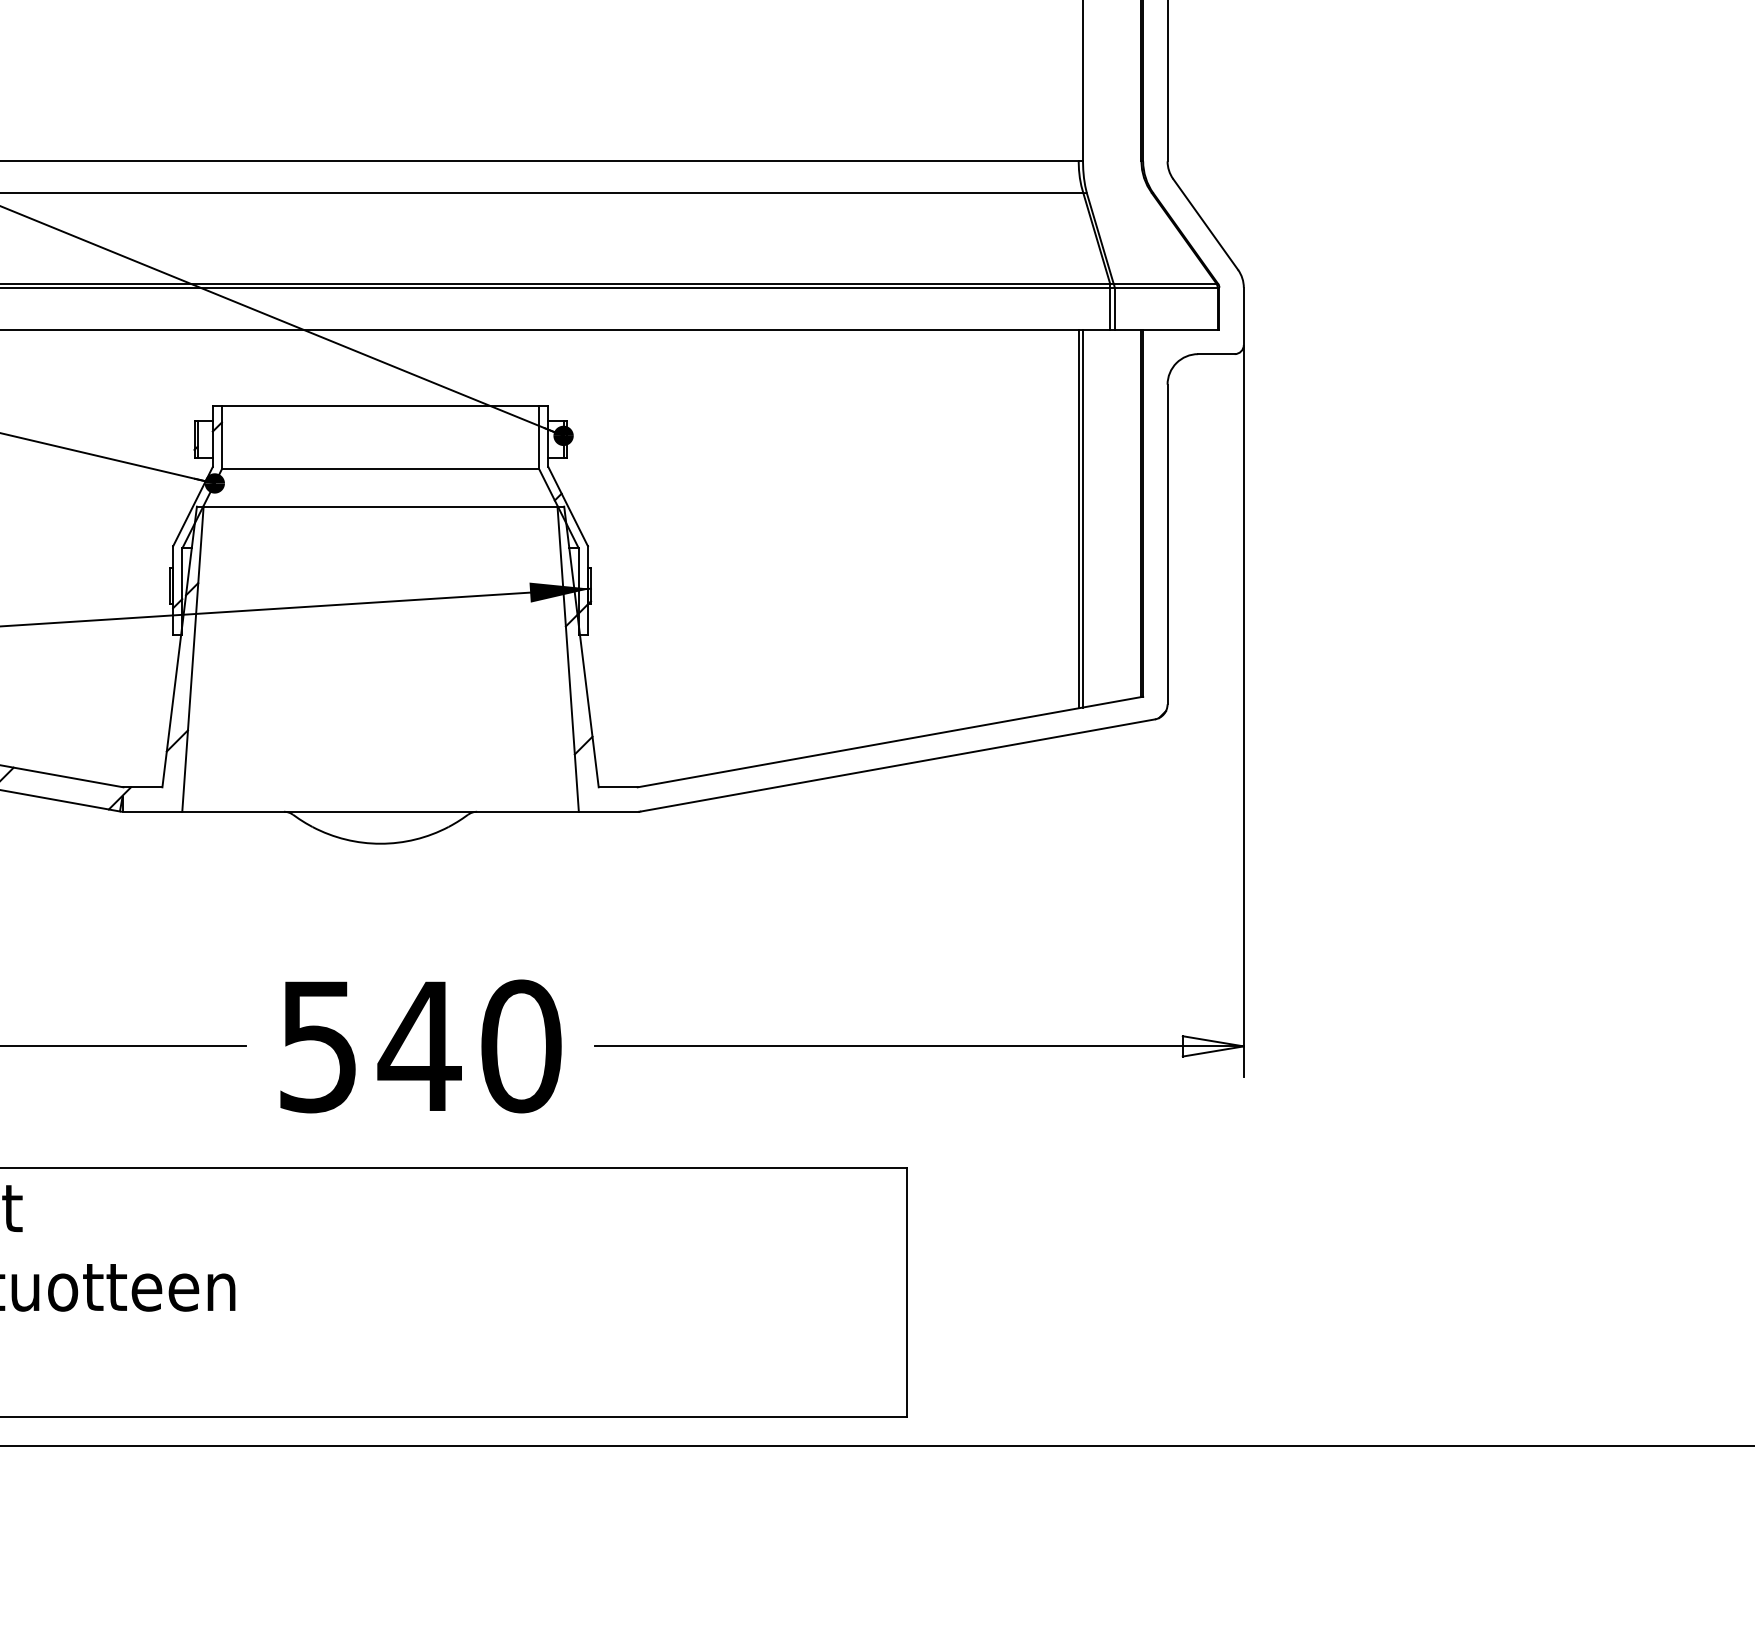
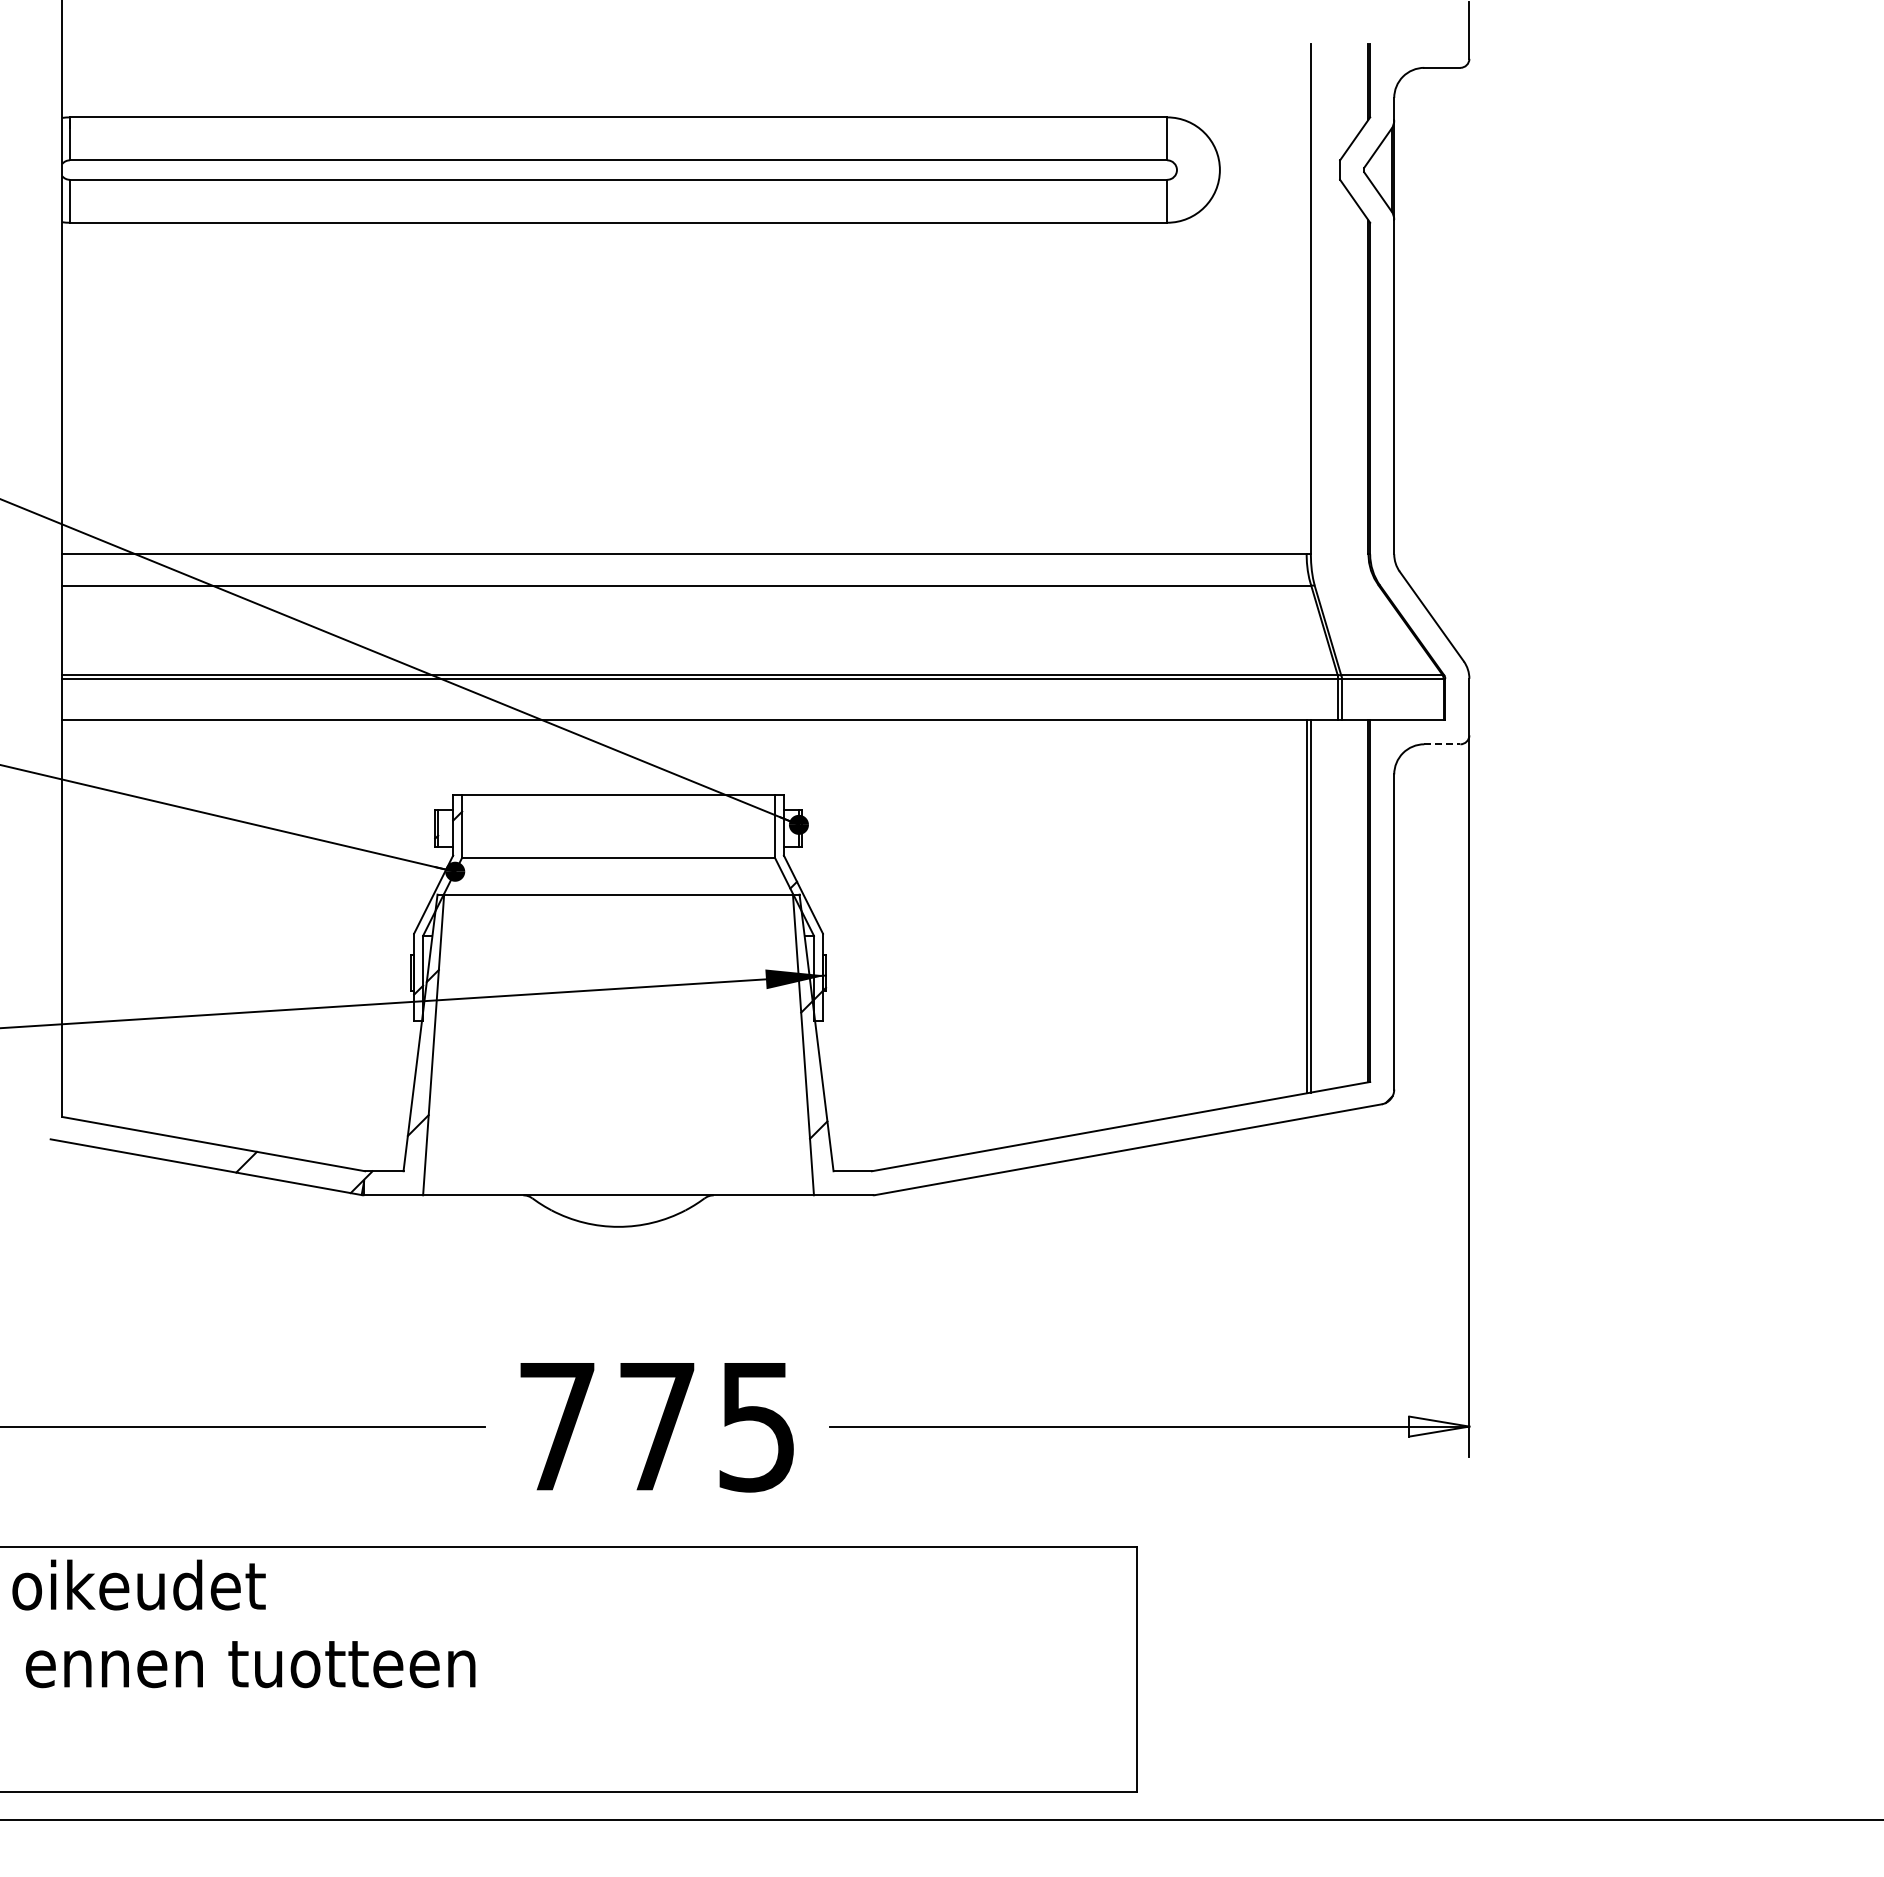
line: (1216, 354) -> (1442, 744), solid -> dashed
text: (421, 1046) -> (658, 1426), 540 -> 775

